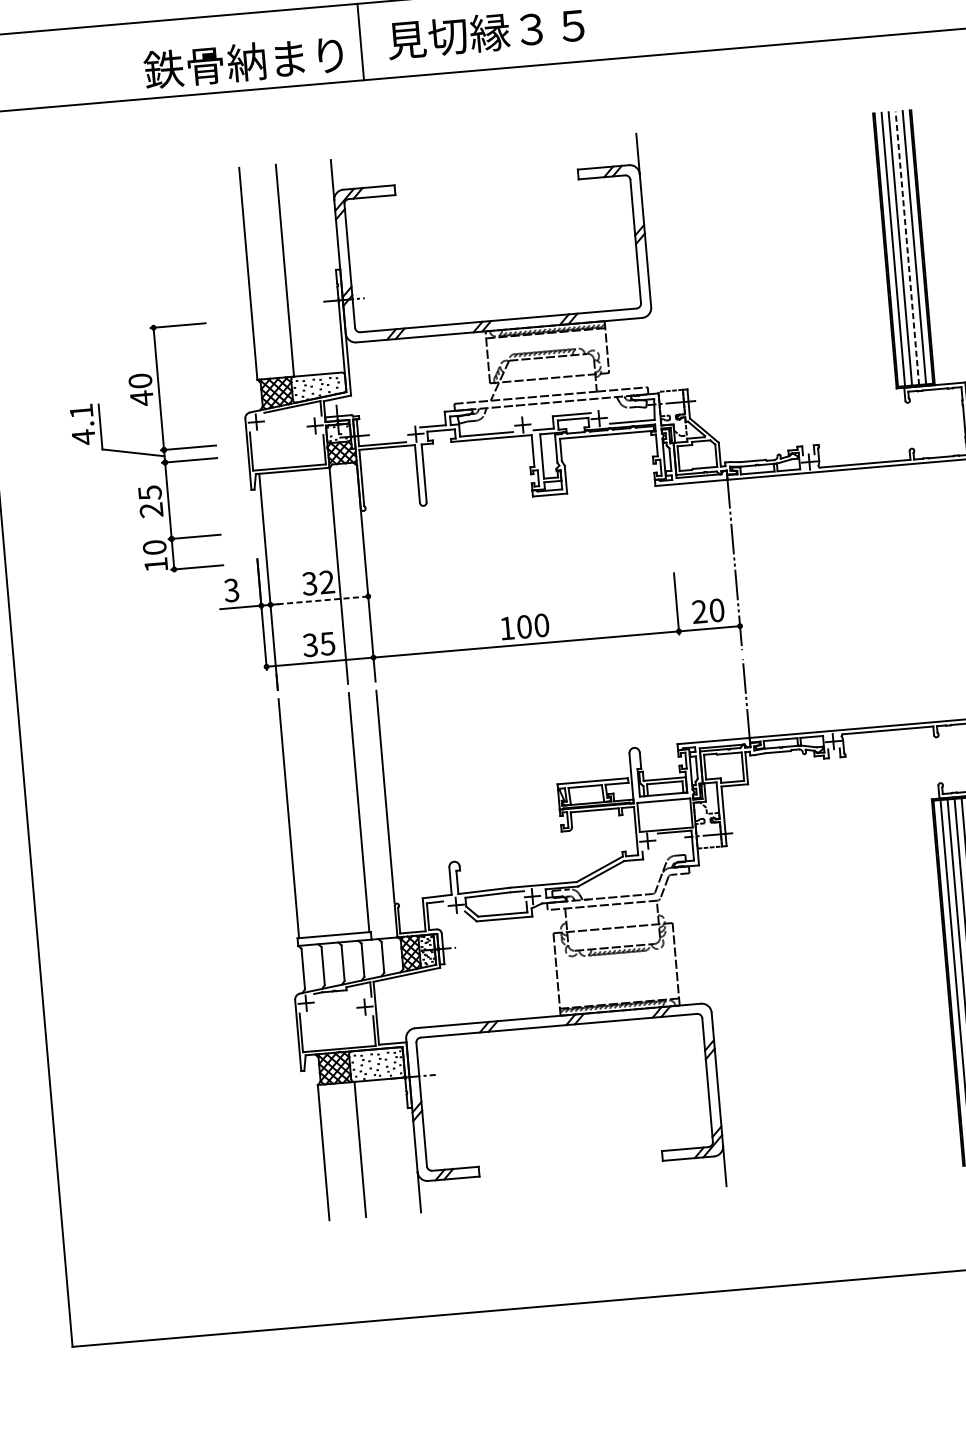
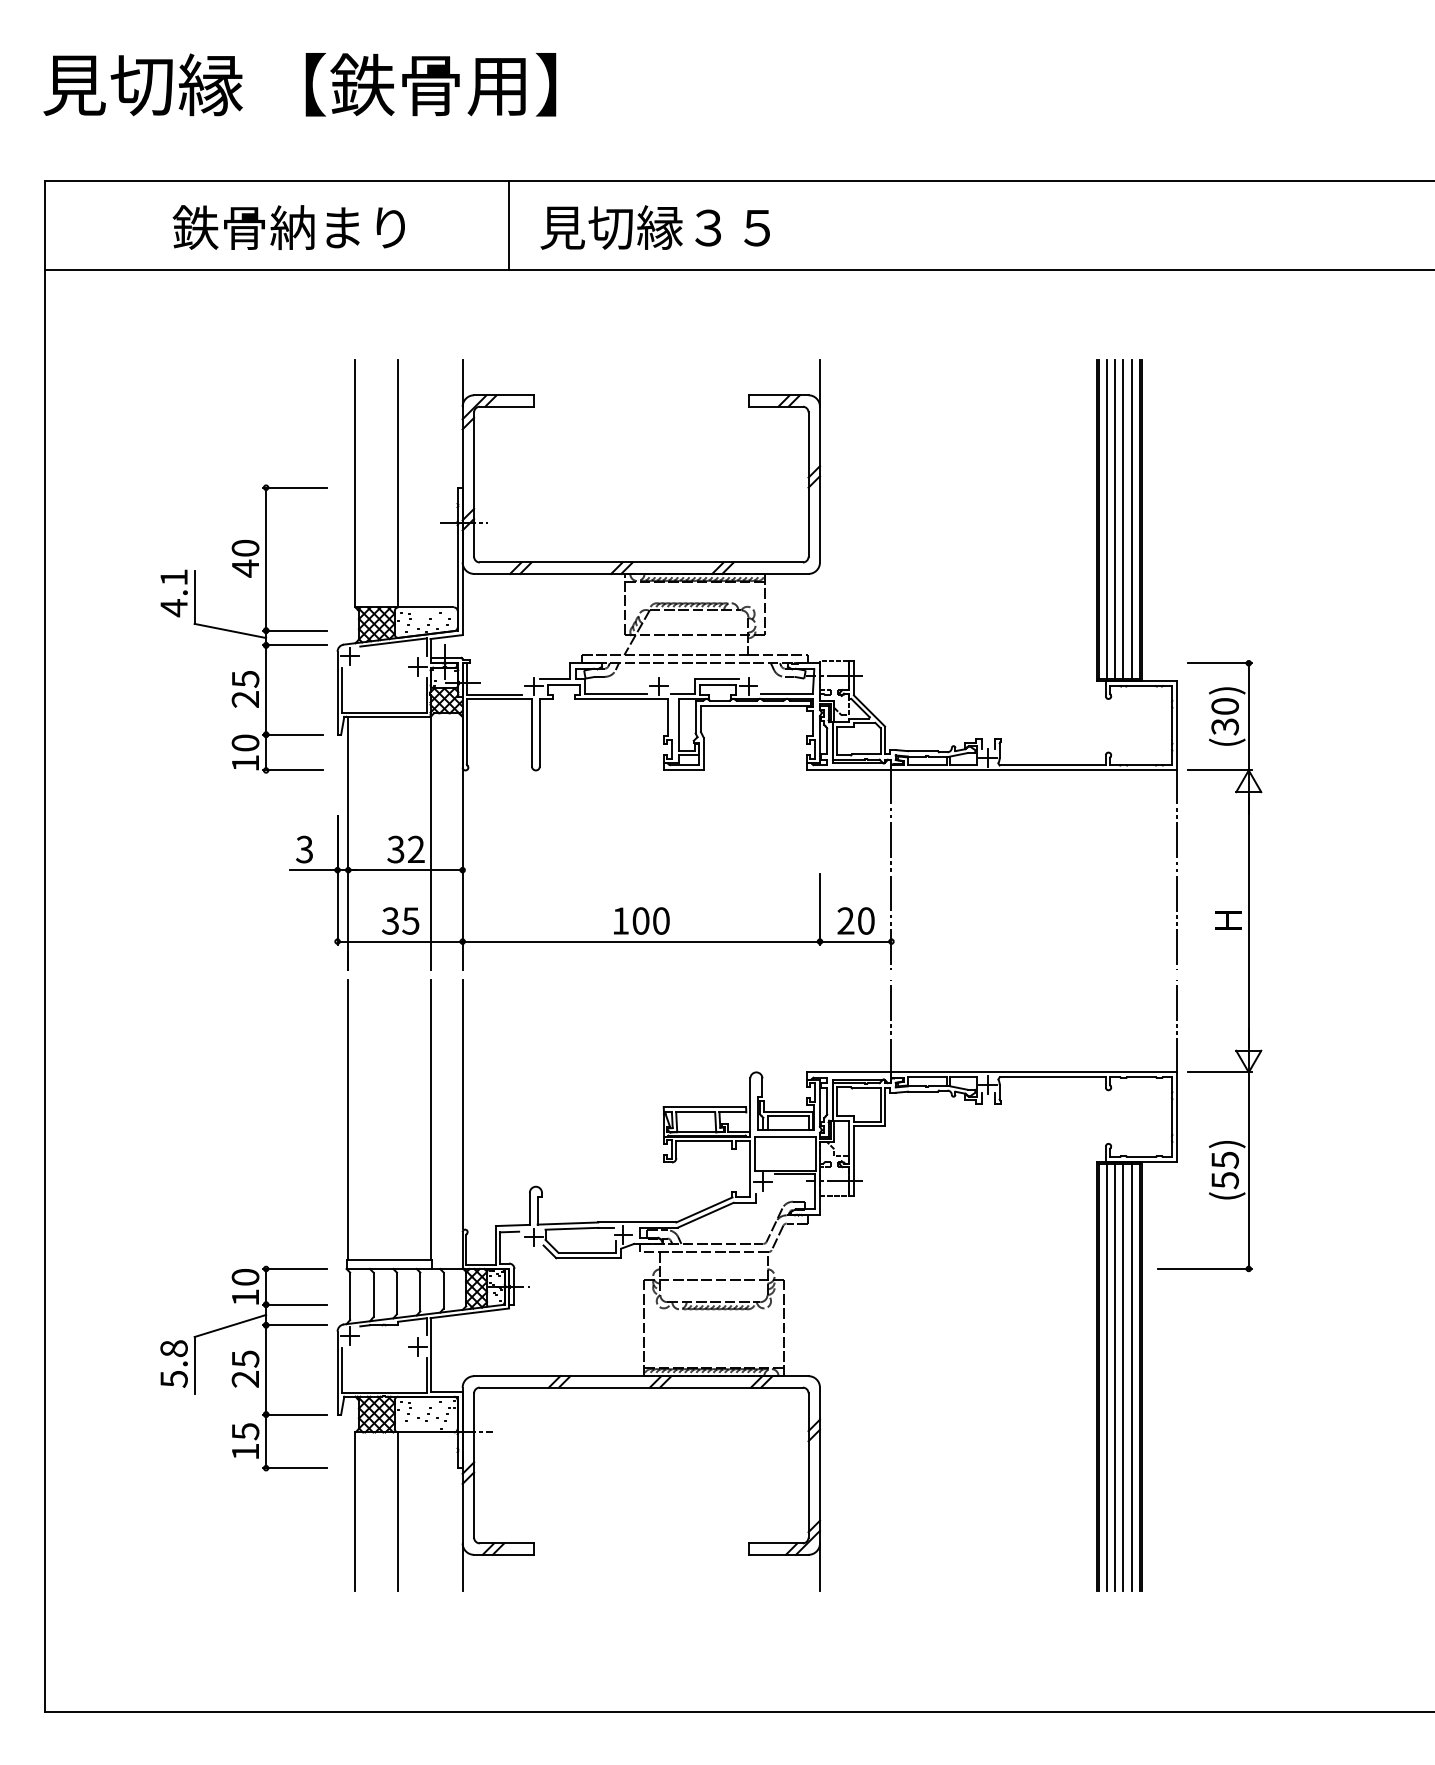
text: (243, 62) -> (288, 227), moved
line: (907, 248) -> (1123, 519), dashed -> solid
part: (144, 449) -> (243, 628), moved
line: (318, 601) -> (404, 870), dashed -> solid
part: (217, 1038) -> (243, 1368), added

